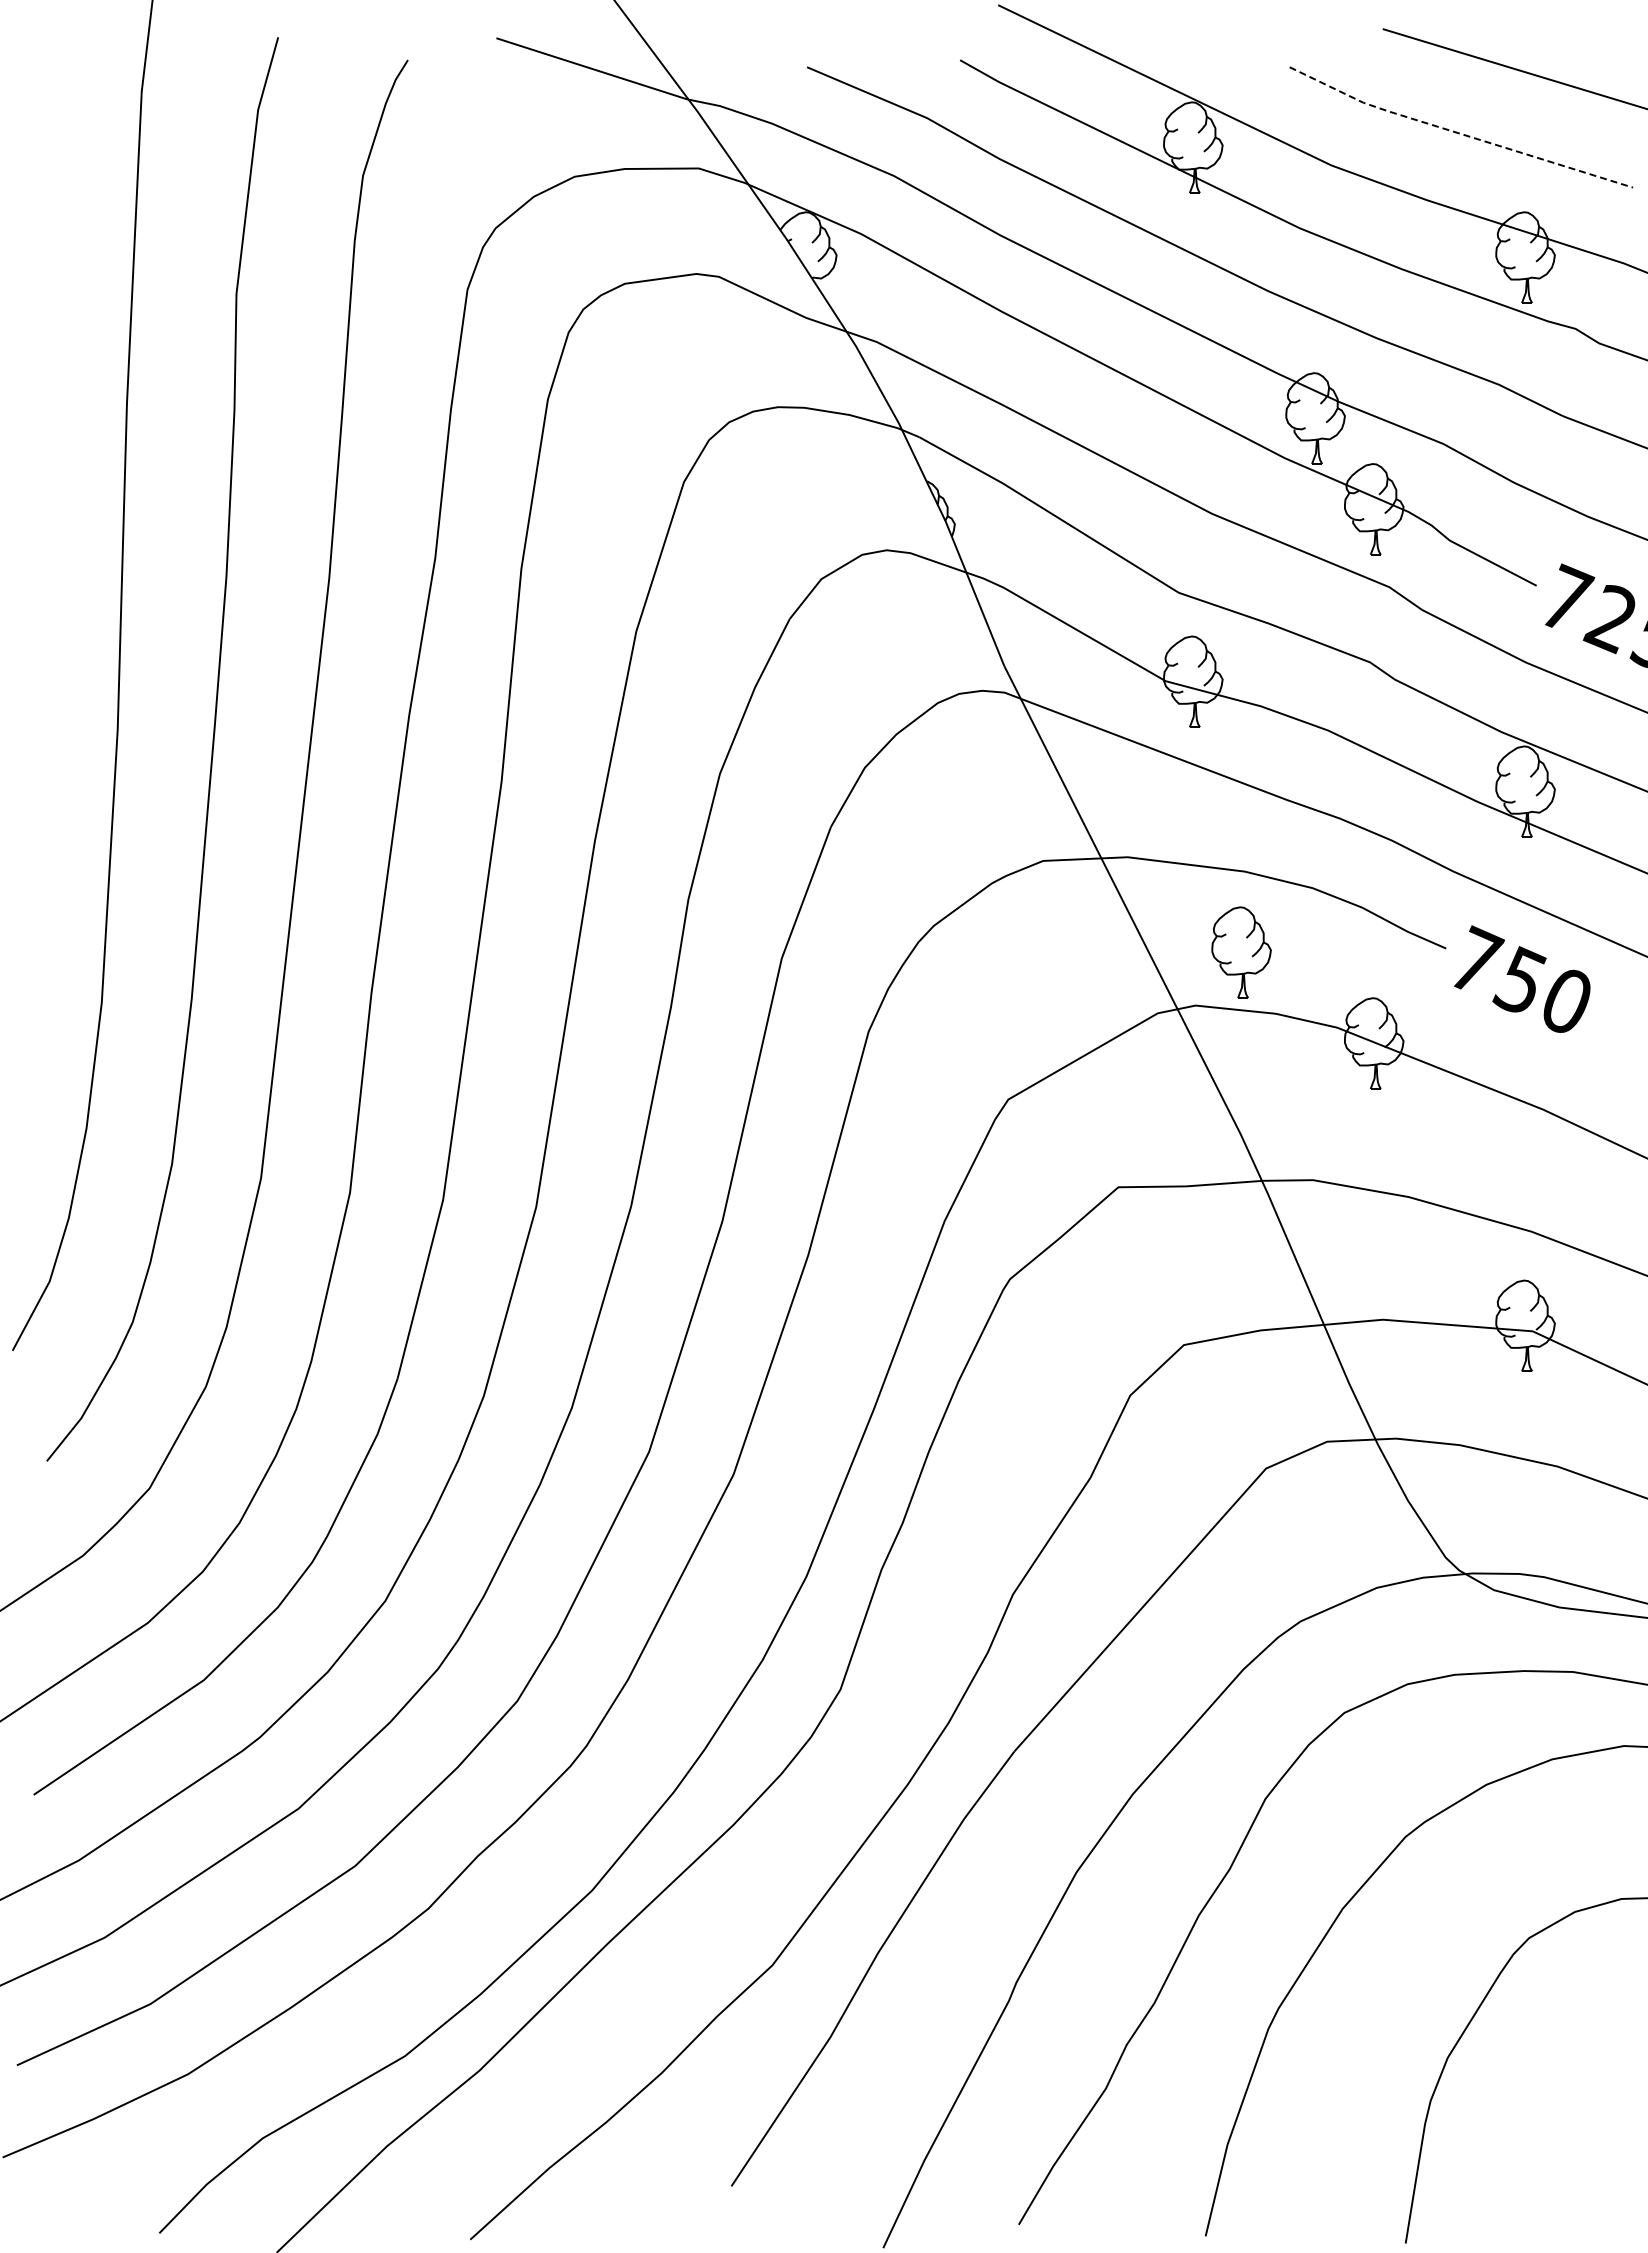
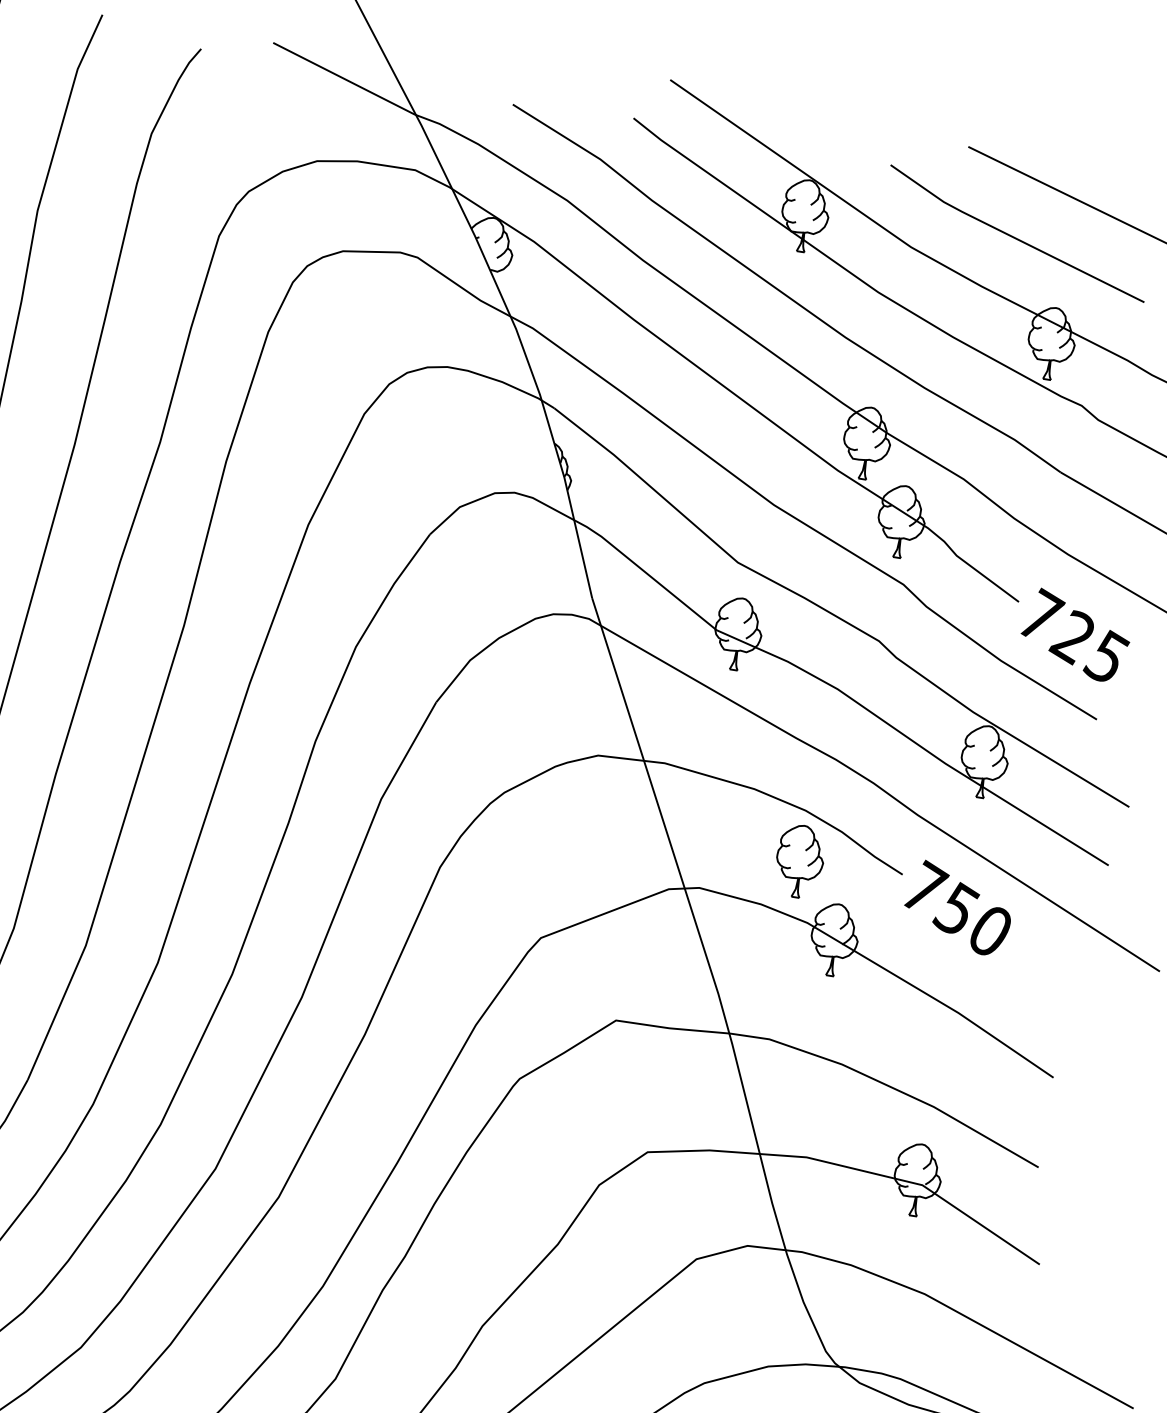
line: (1457, 132) -> (1013, 237), dashed -> solid
part: (1241, 952) -> (799, 861), moved

